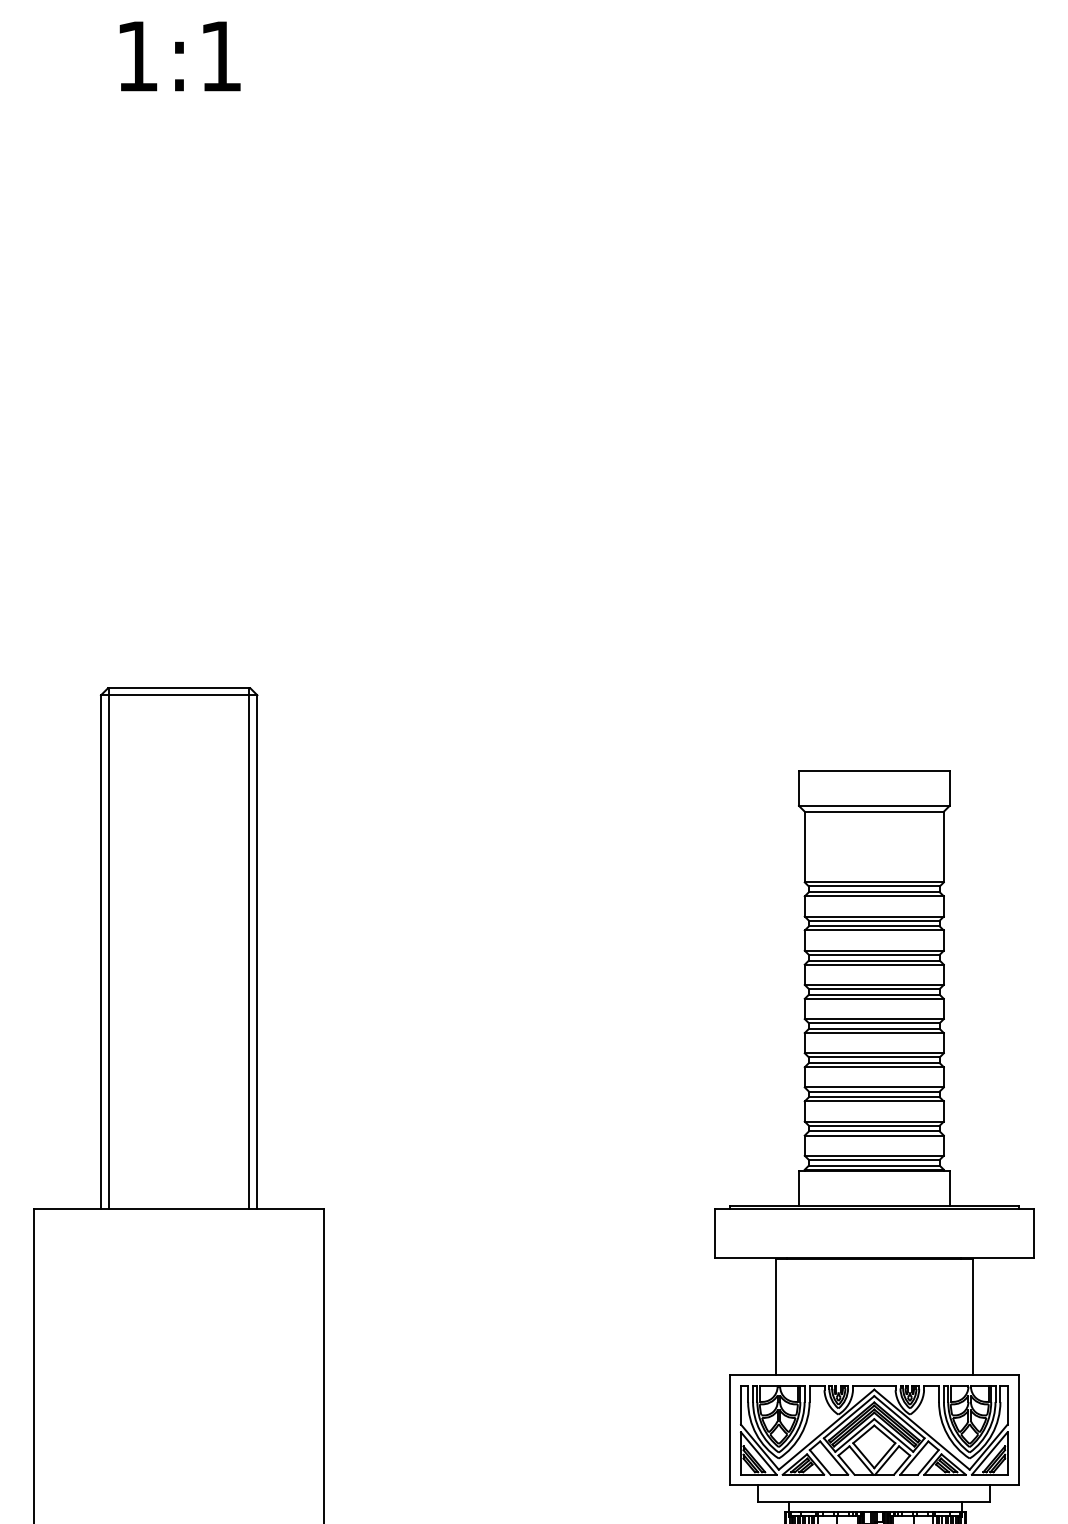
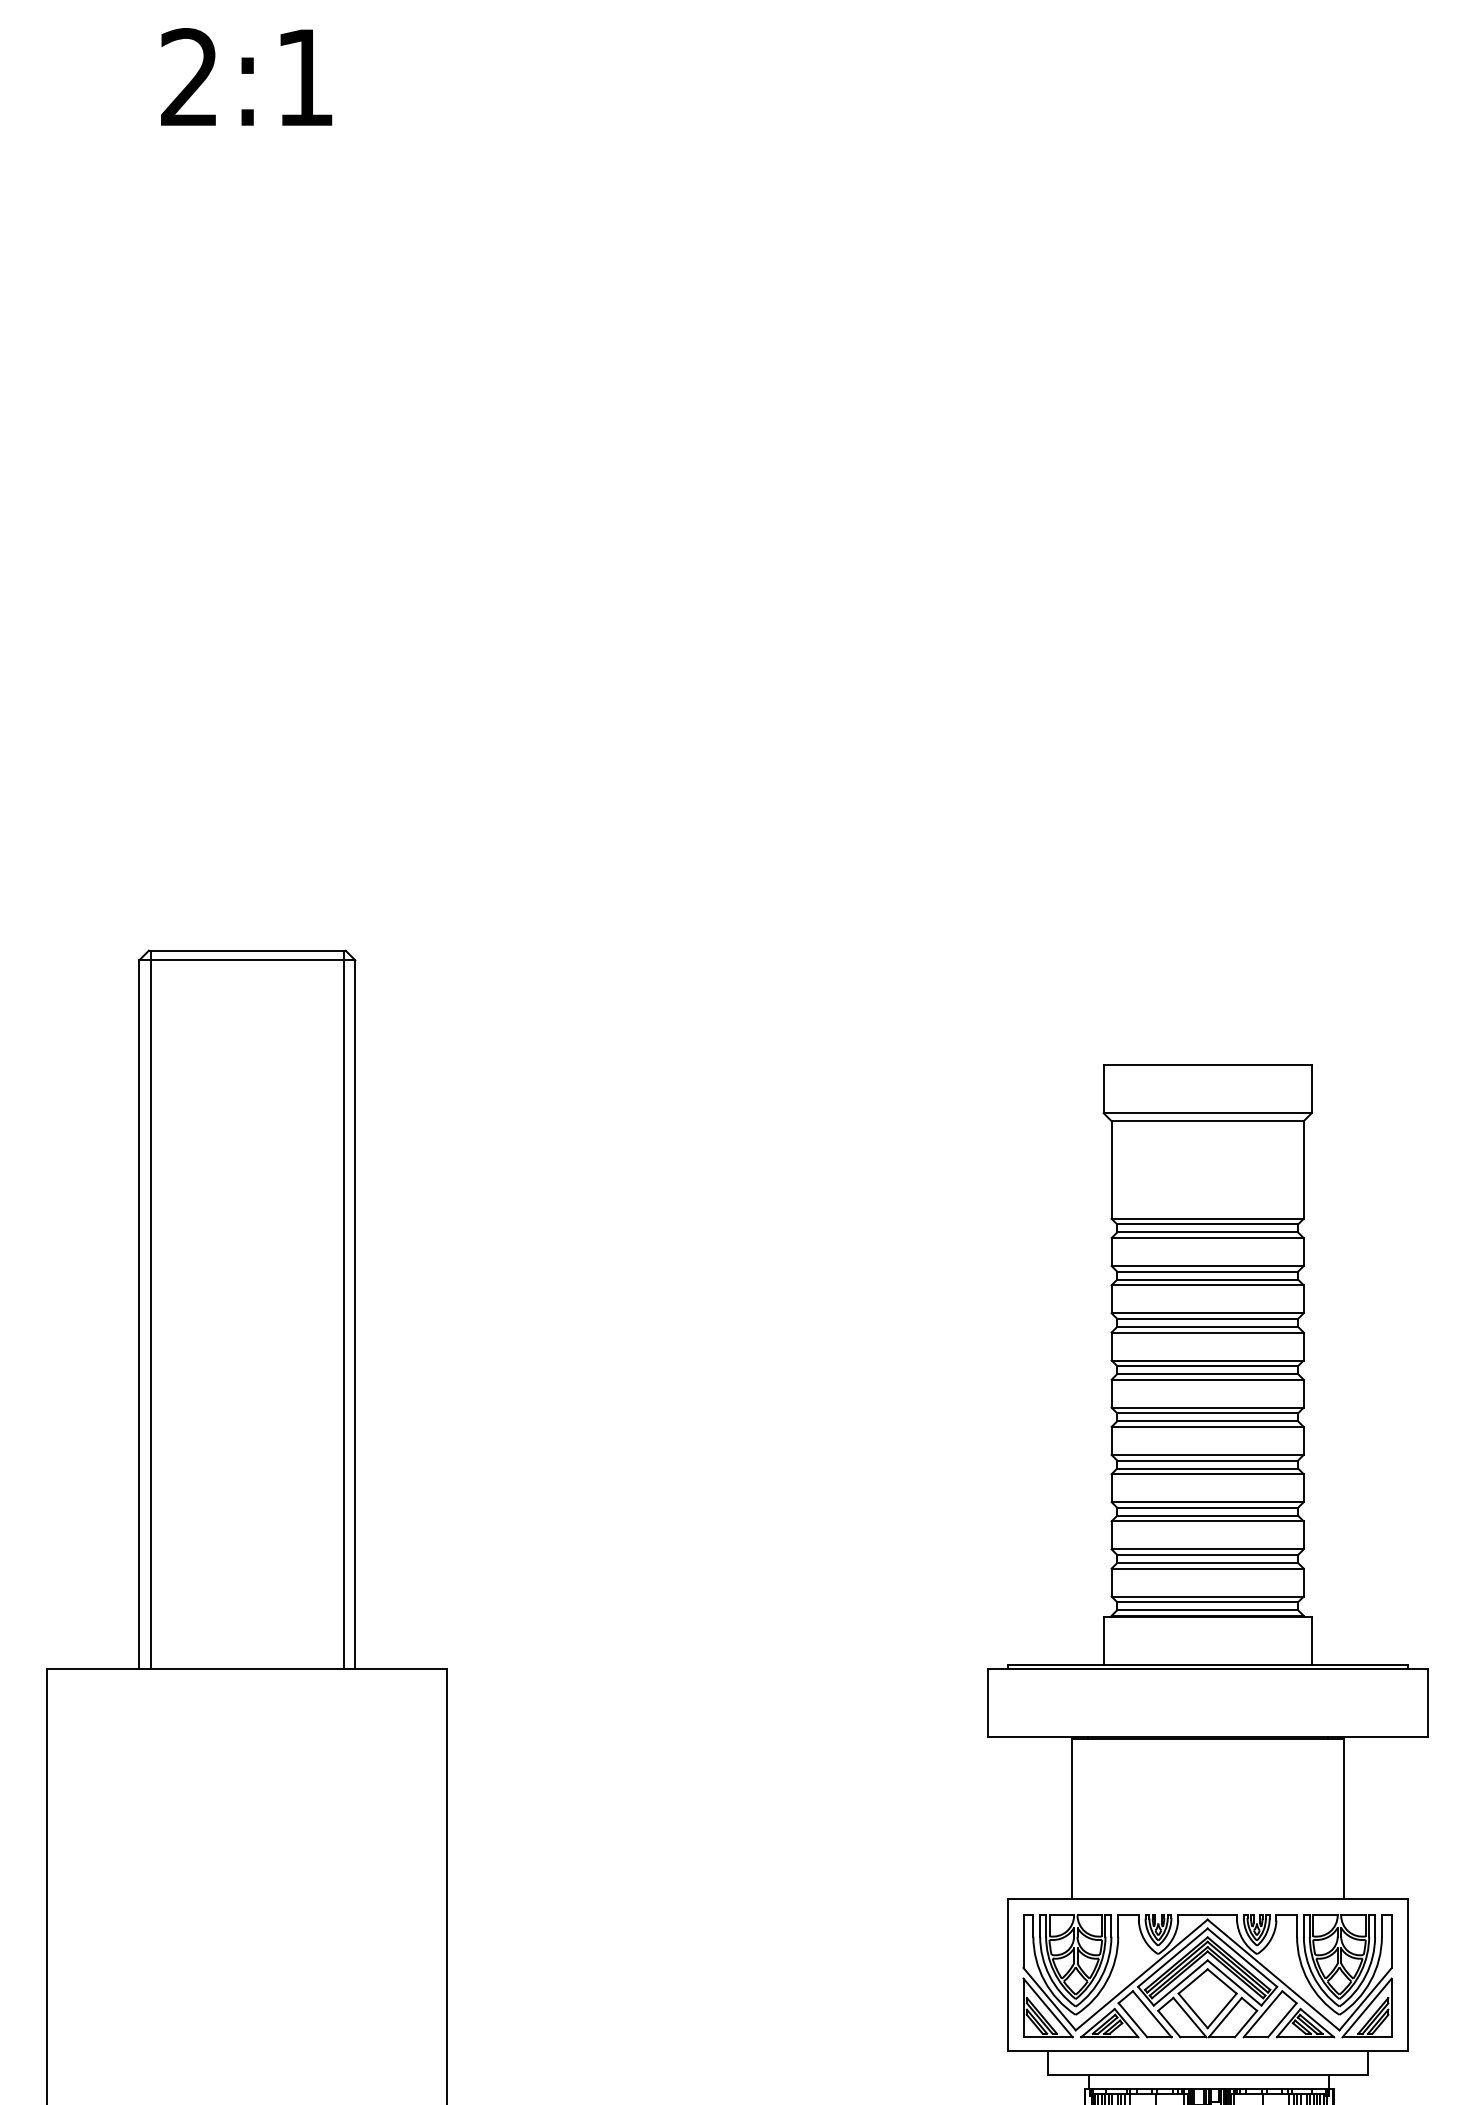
text: (136, 55) -> (188, 76), 1:1 -> 2:1

